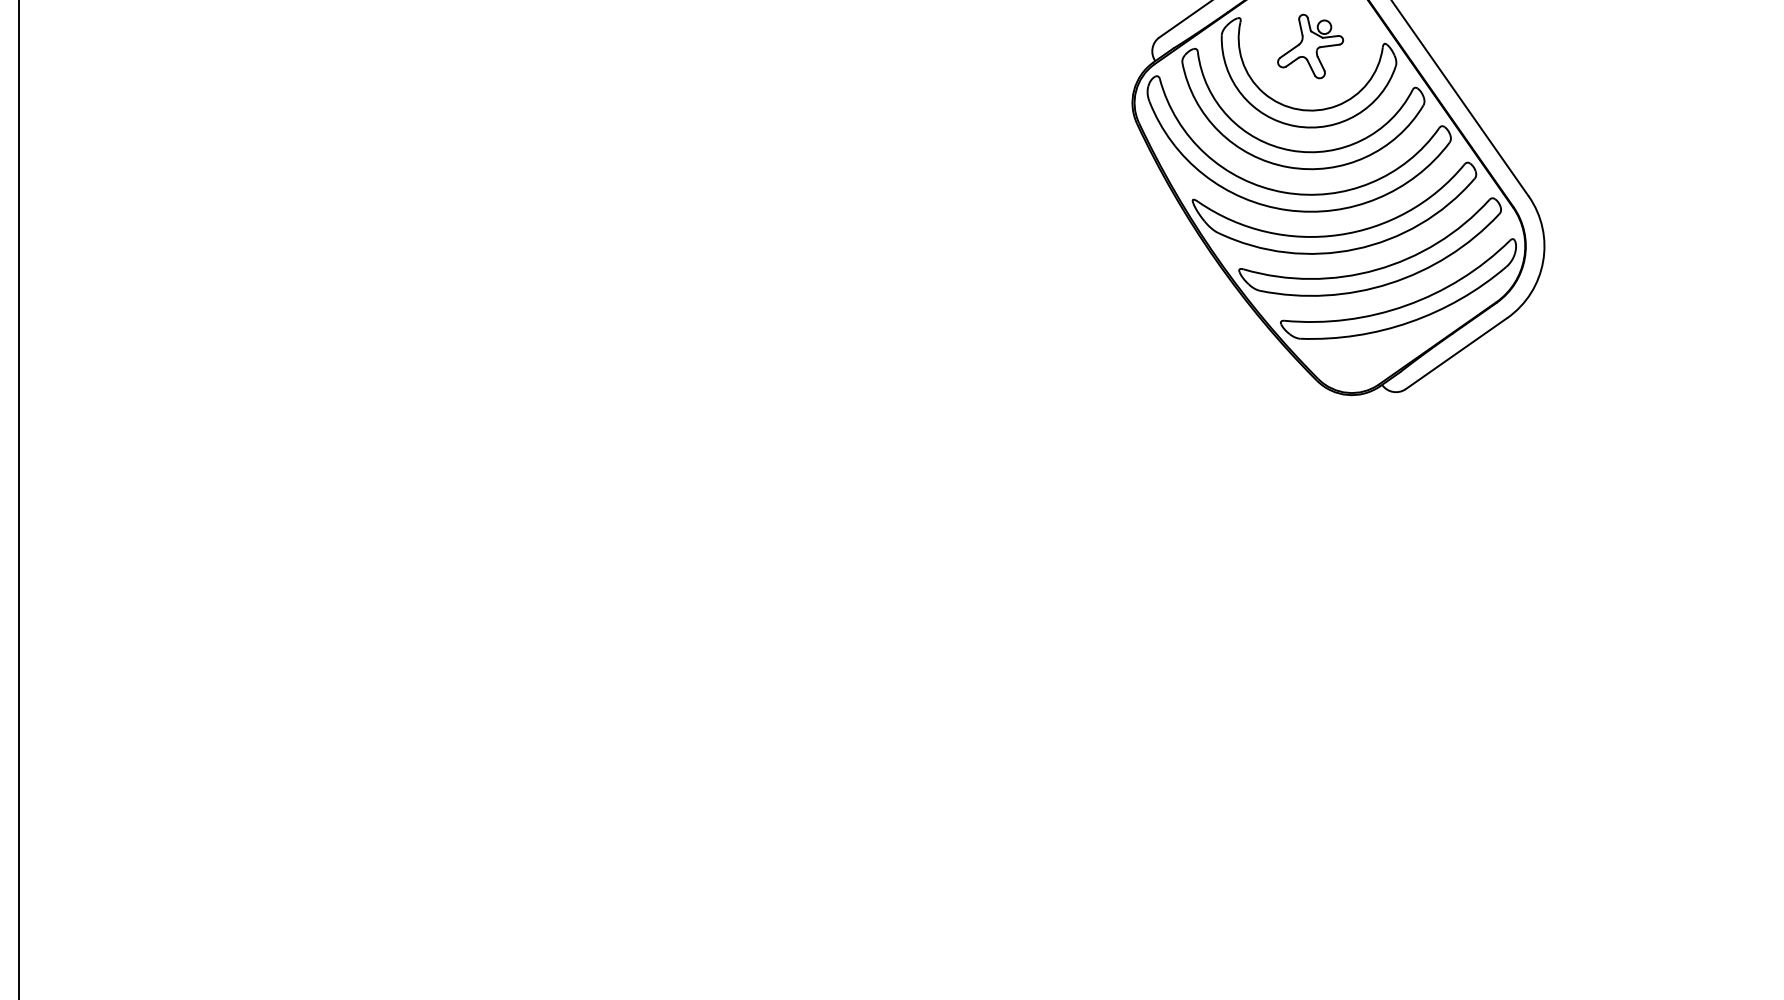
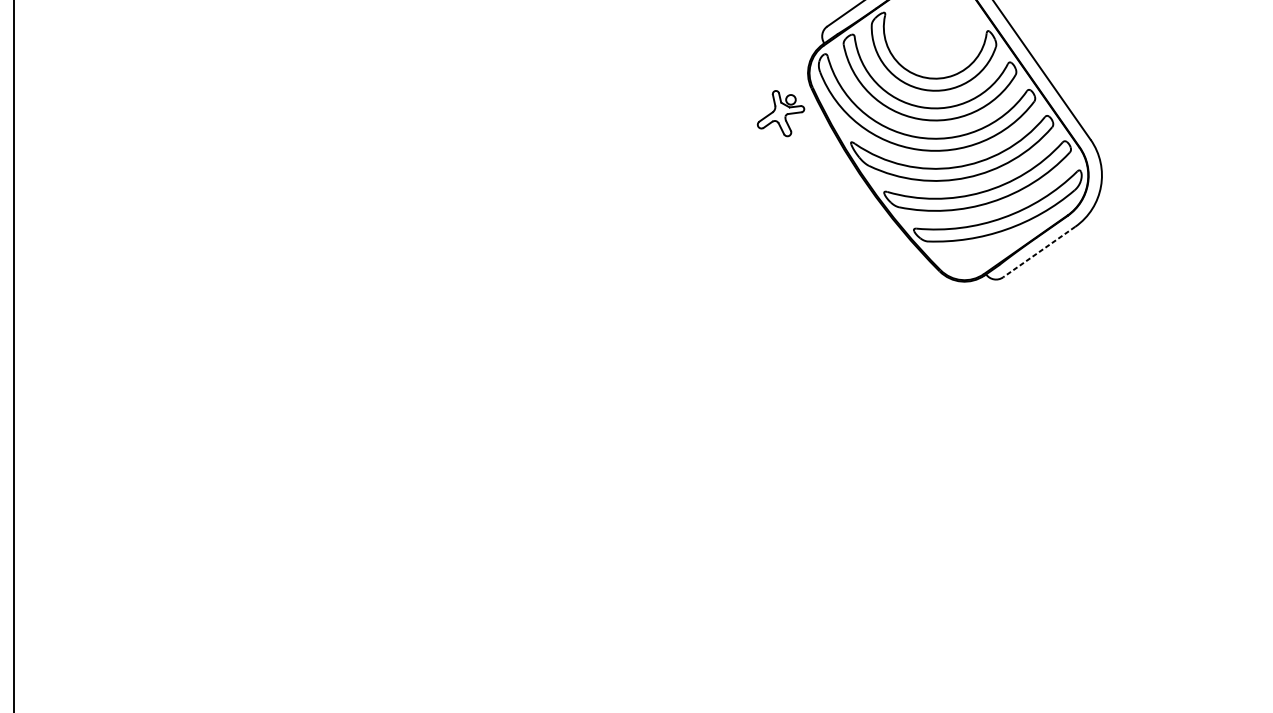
part: (1310, 46) -> (780, 113), moved
line: (1456, 353) -> (1039, 251), solid -> dashed

